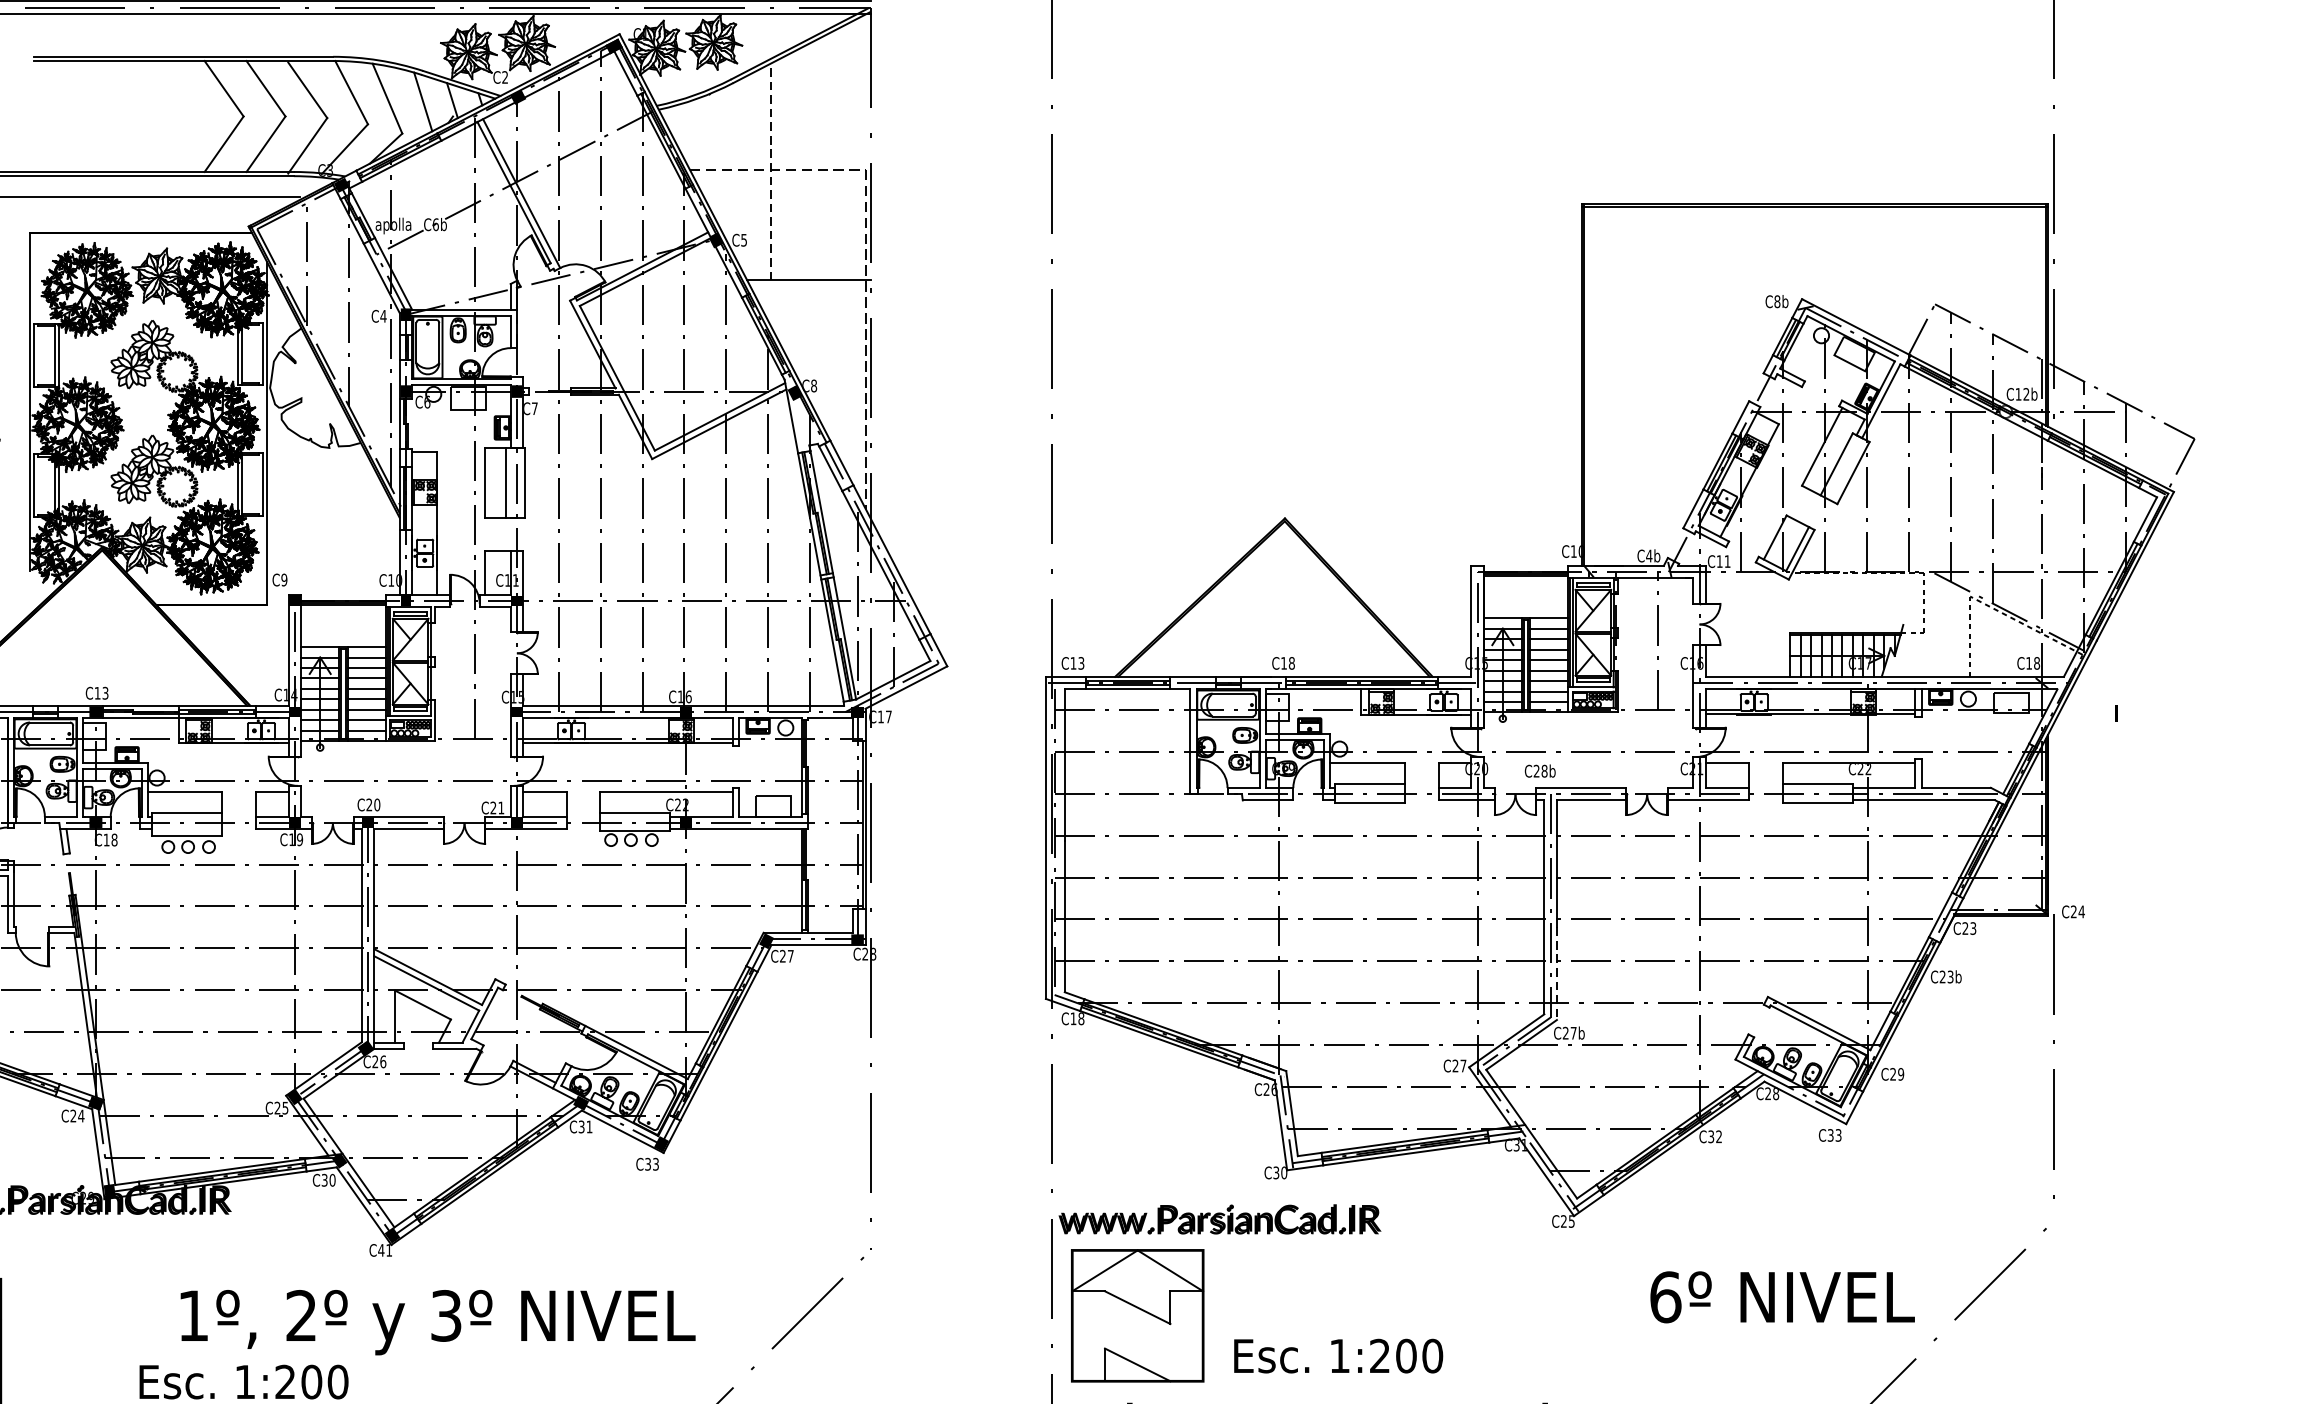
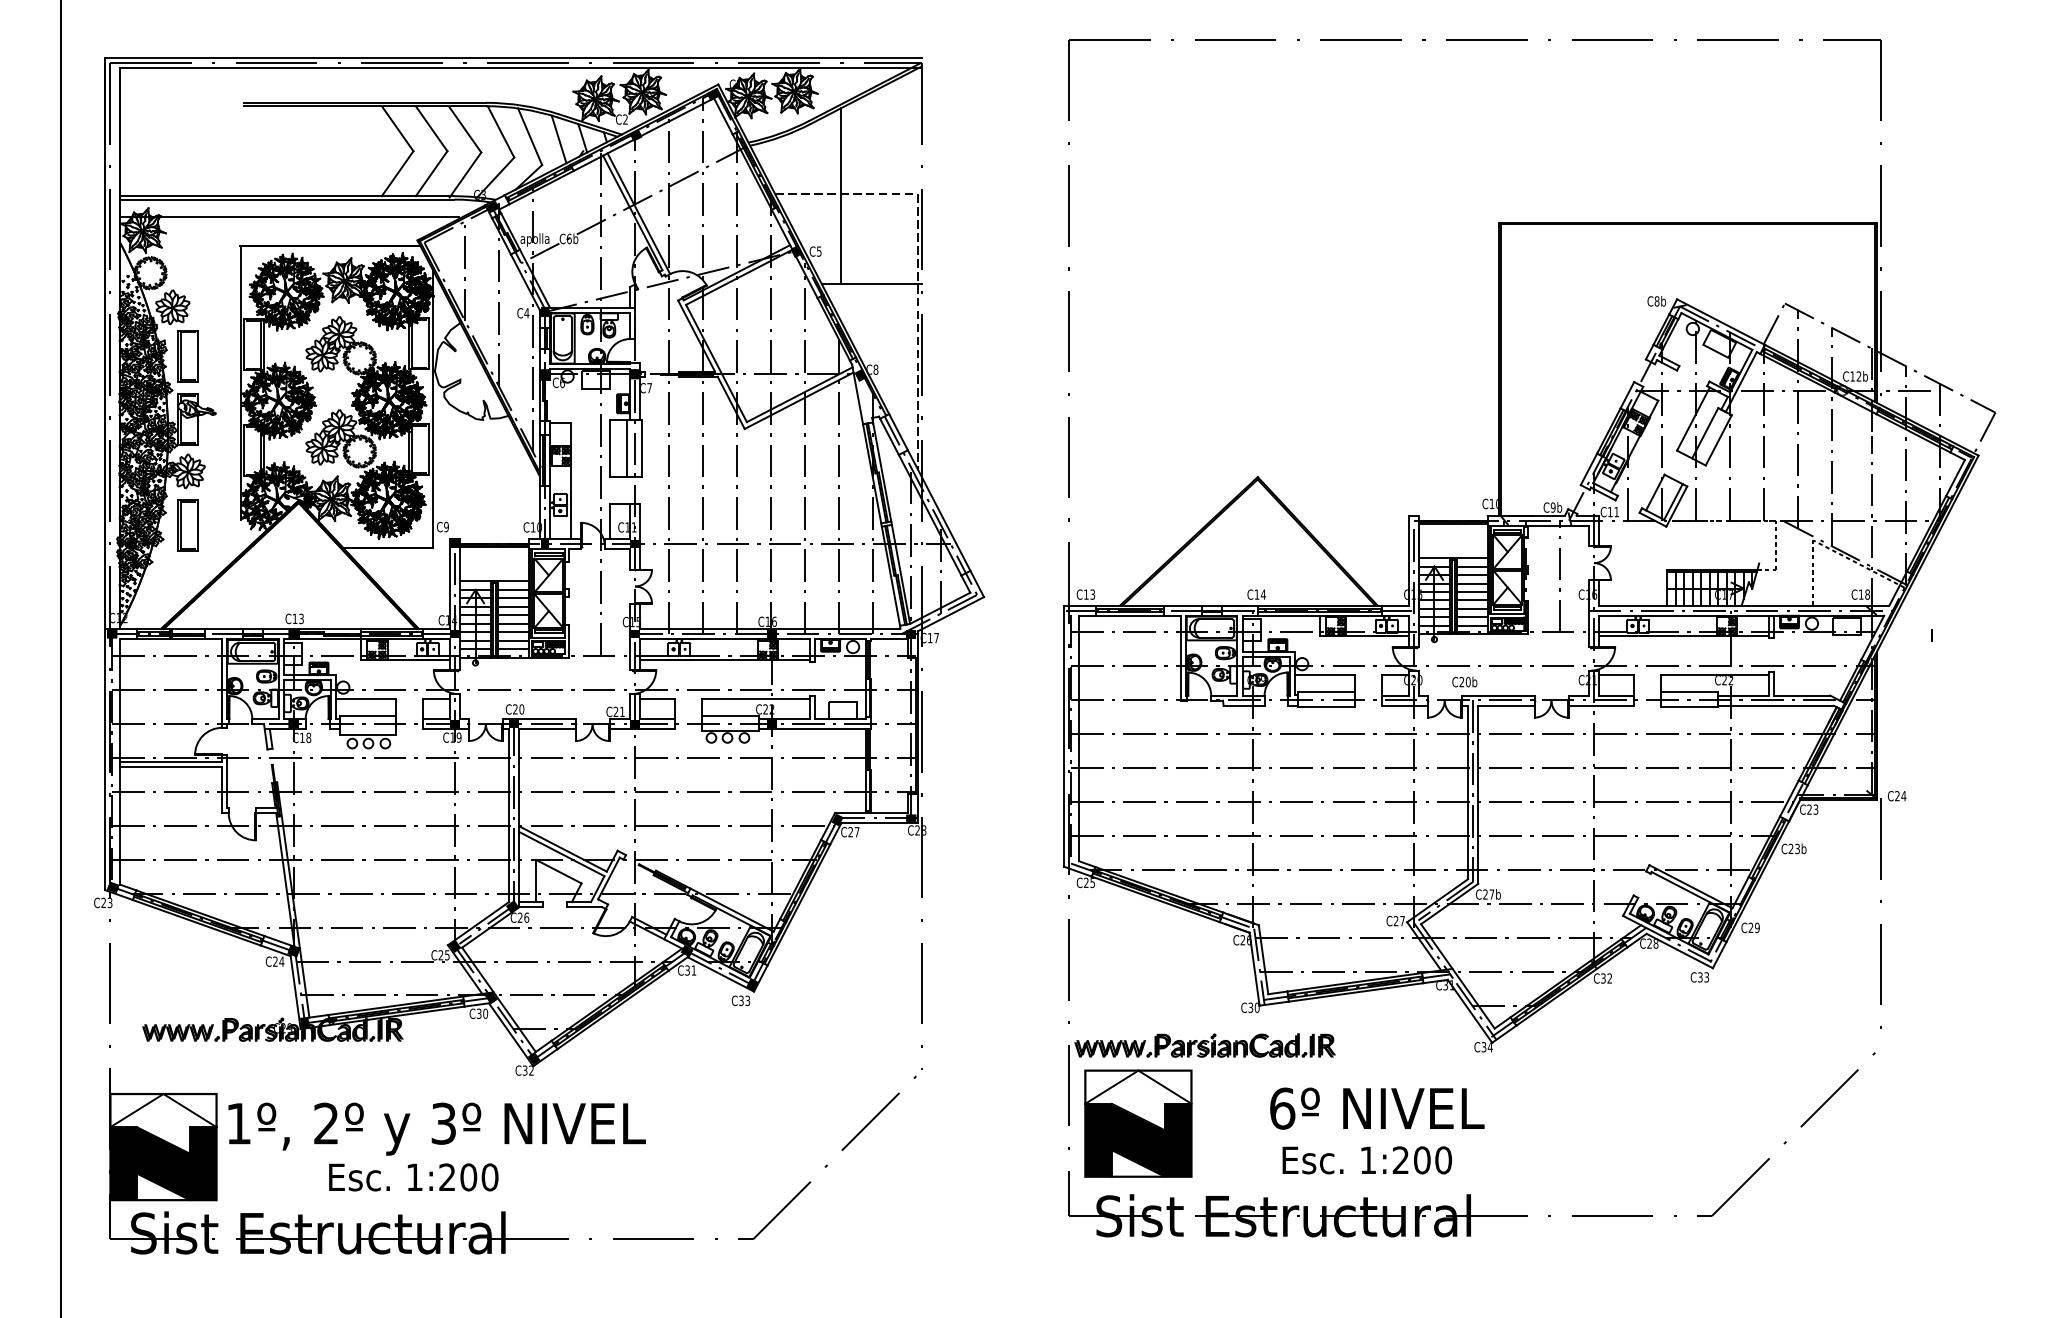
line: (771, 172) -> (841, 196), dashed -> solid
text: (1648, 555) -> (1552, 507), C4b -> C9b
text: (1290, 663) -> (1262, 594), C18 -> C14
text: (1543, 770) -> (1467, 681), C28b -> C20b
line: (1557, 973) -> (1478, 846), dashed -> solid
text: (1077, 1018) -> (1089, 882), C18 -> C25
text: (1567, 1221) -> (1486, 1047), C25 -> C34
text: (384, 1250) -> (527, 1070), C41 -> C32
text: (1782, 1297) -> (1377, 1108), moved
text: (437, 1321) -> (436, 1128), moved
fill: (1137, 1335) -> (1138, 1139), added
text: (1337, 1356) -> (1366, 1160), moved

